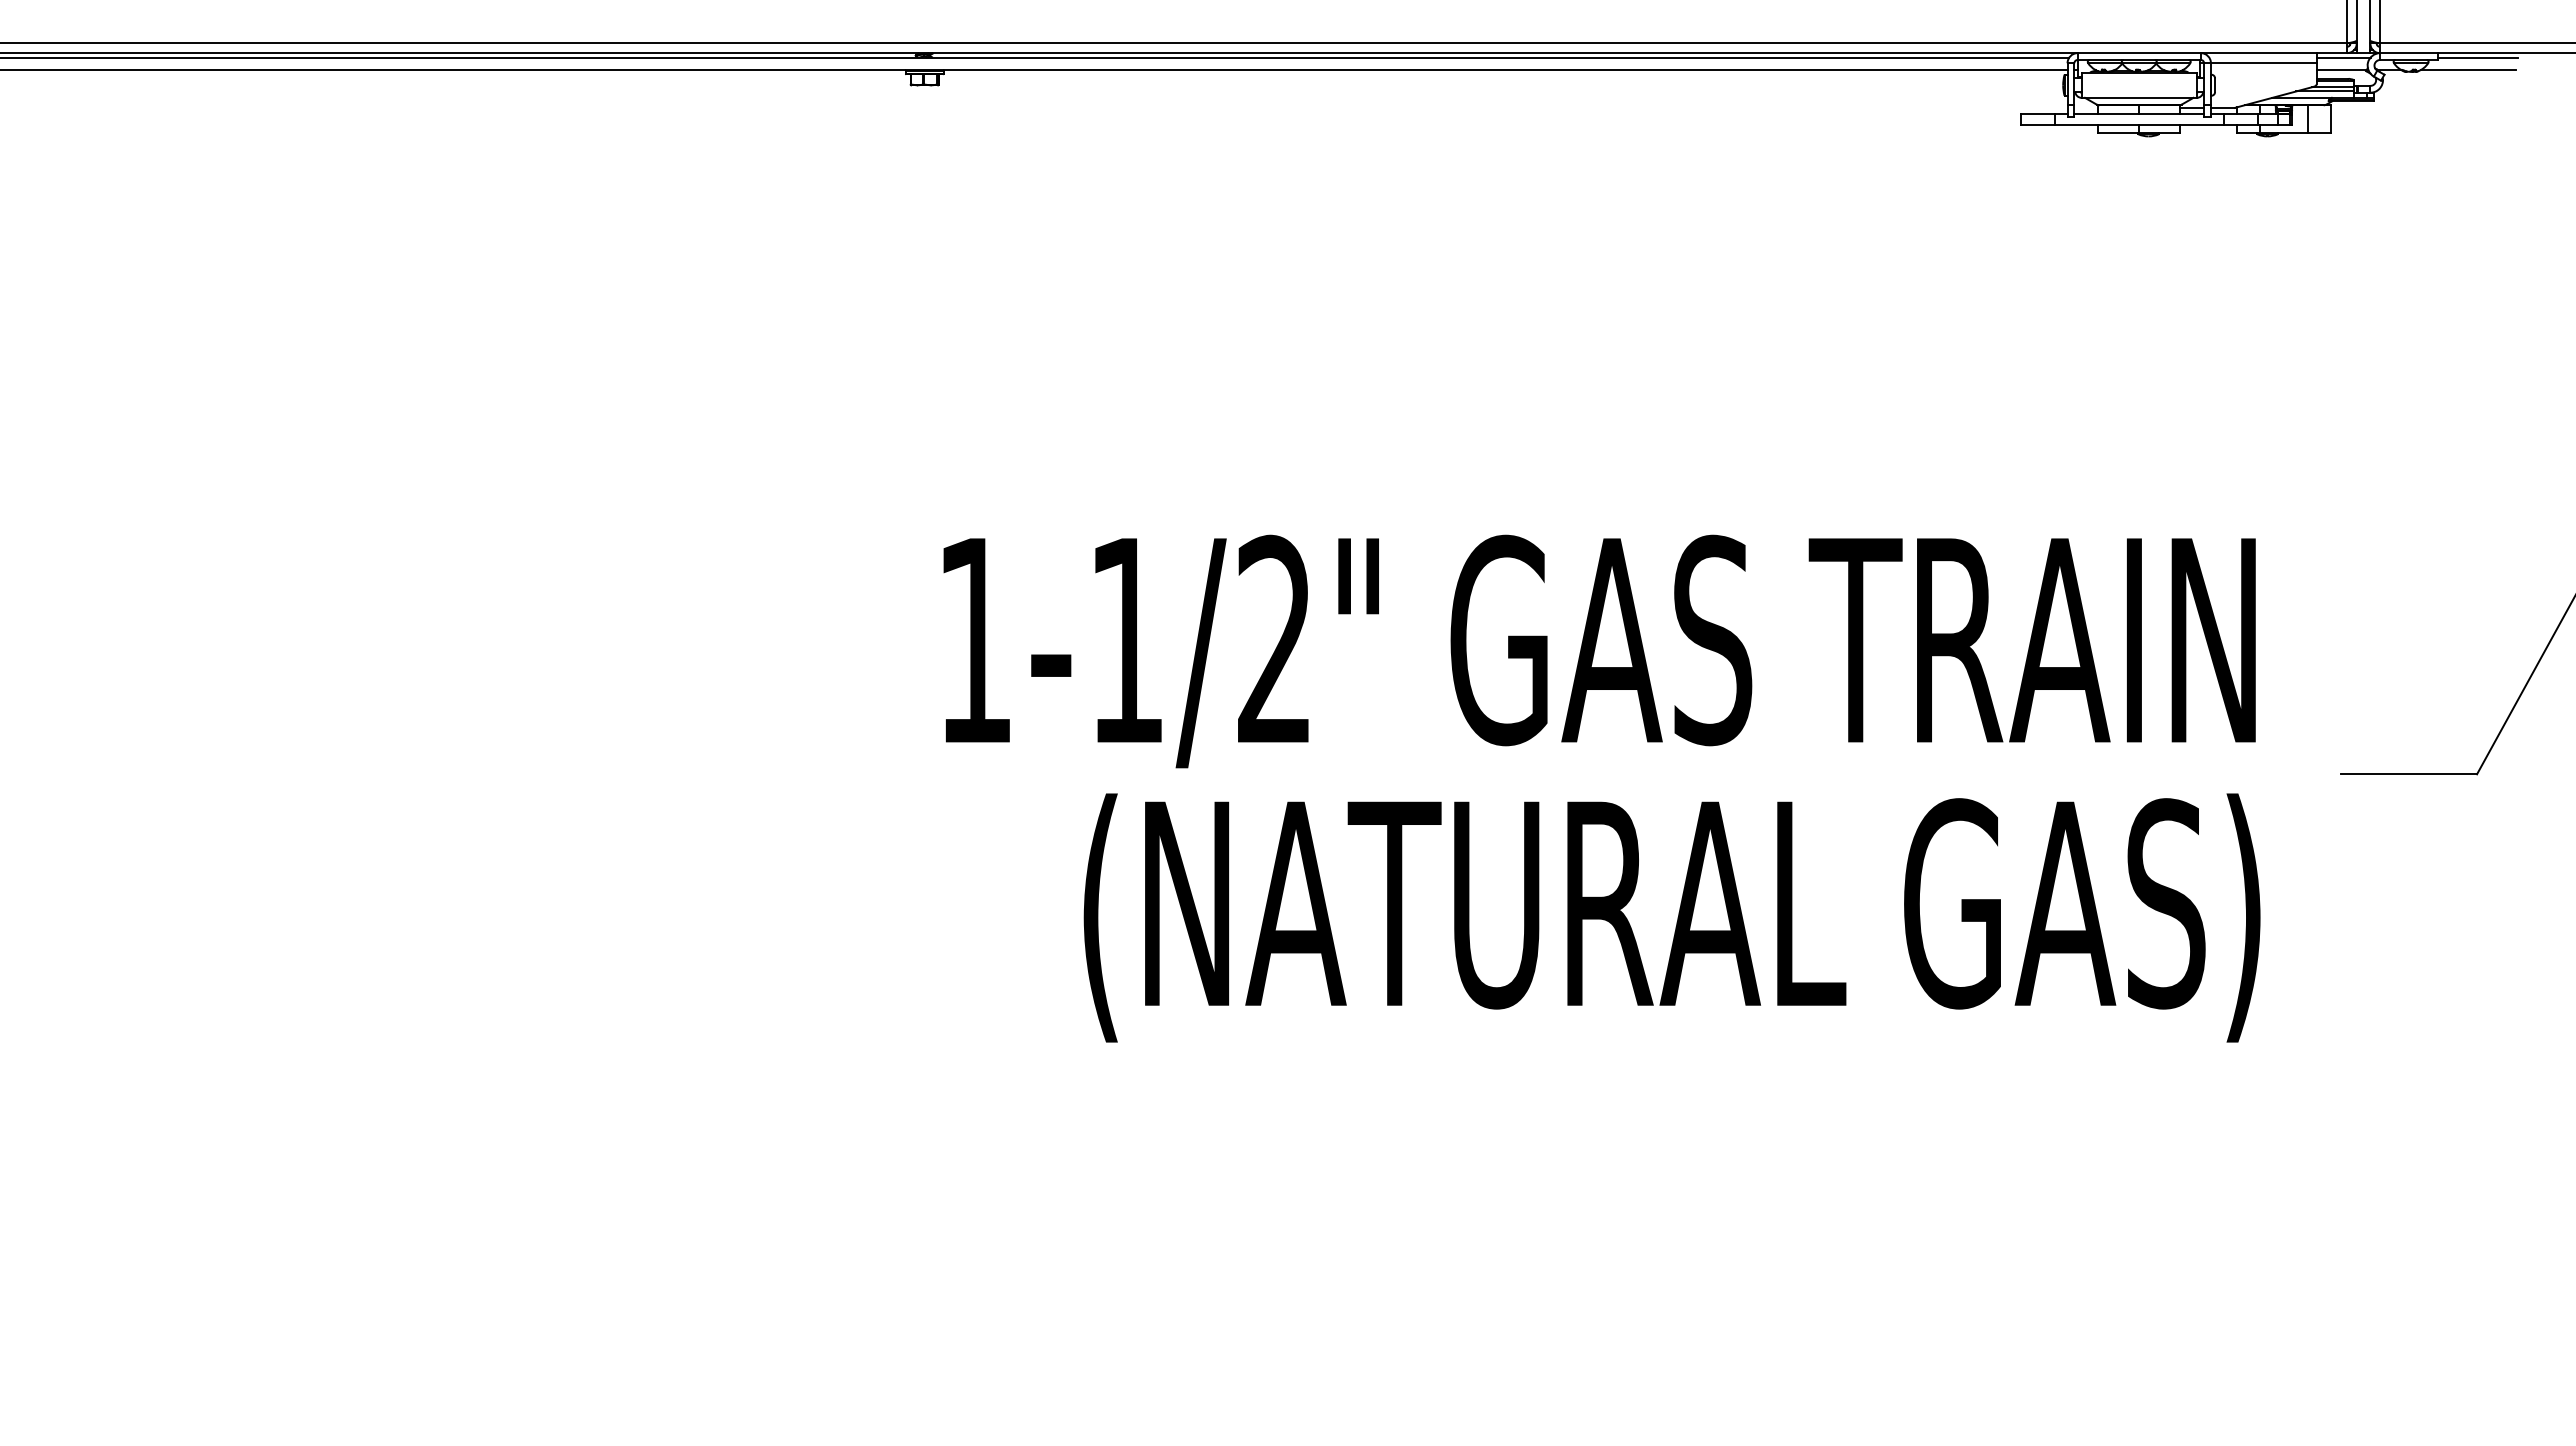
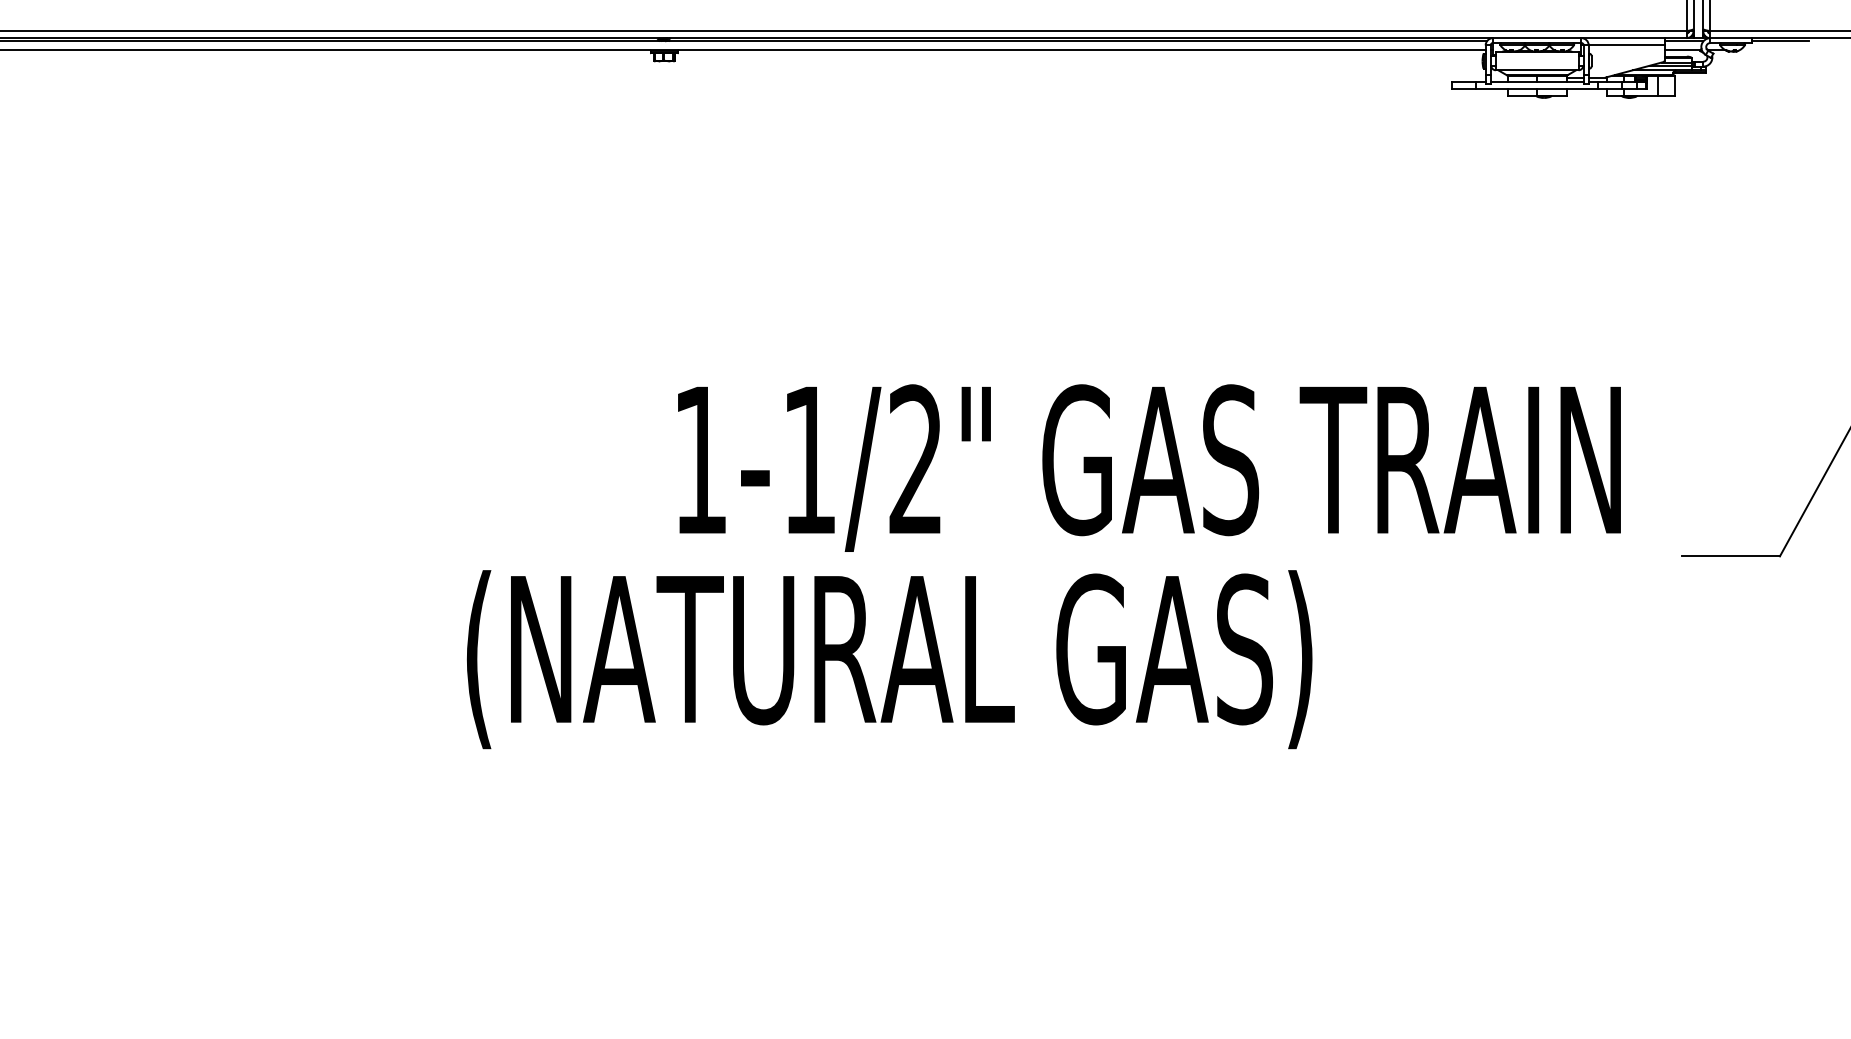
line: (2468, 70) -> (1773, 50), removed
text: (1671, 917) -> (889, 659), moved

